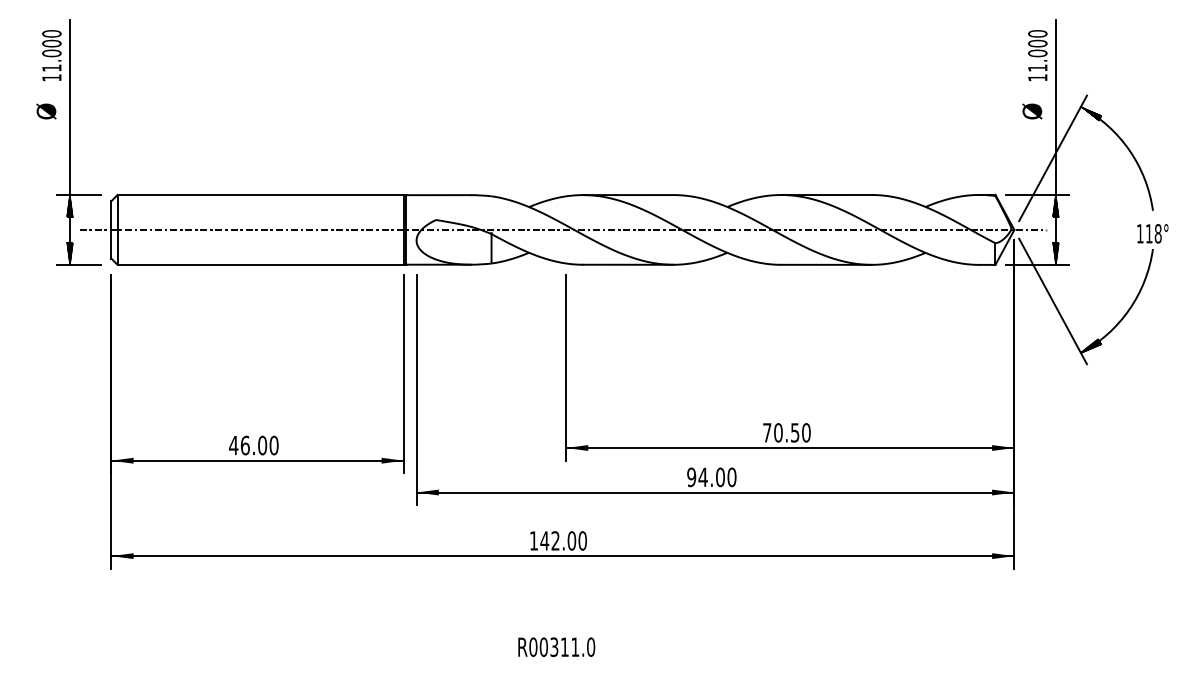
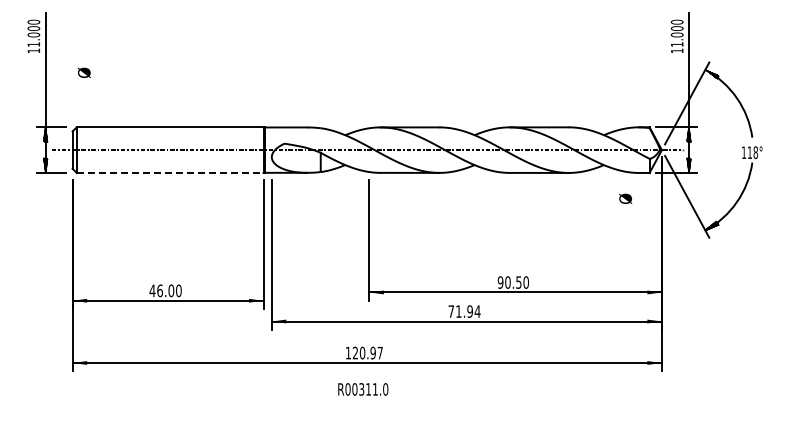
text: (45, 110) -> (83, 72), moved
text: (1032, 110) -> (625, 198), moved
line: (261, 264) -> (170, 172), solid -> dashed
text: (767, 432) -> (500, 282), 70.50 -> 90.50
text: (711, 477) -> (464, 311), 94.00 -> 71.94
text: (563, 540) -> (367, 352), 142.00 -> 120.97
text: (557, 647) -> (363, 389), moved

